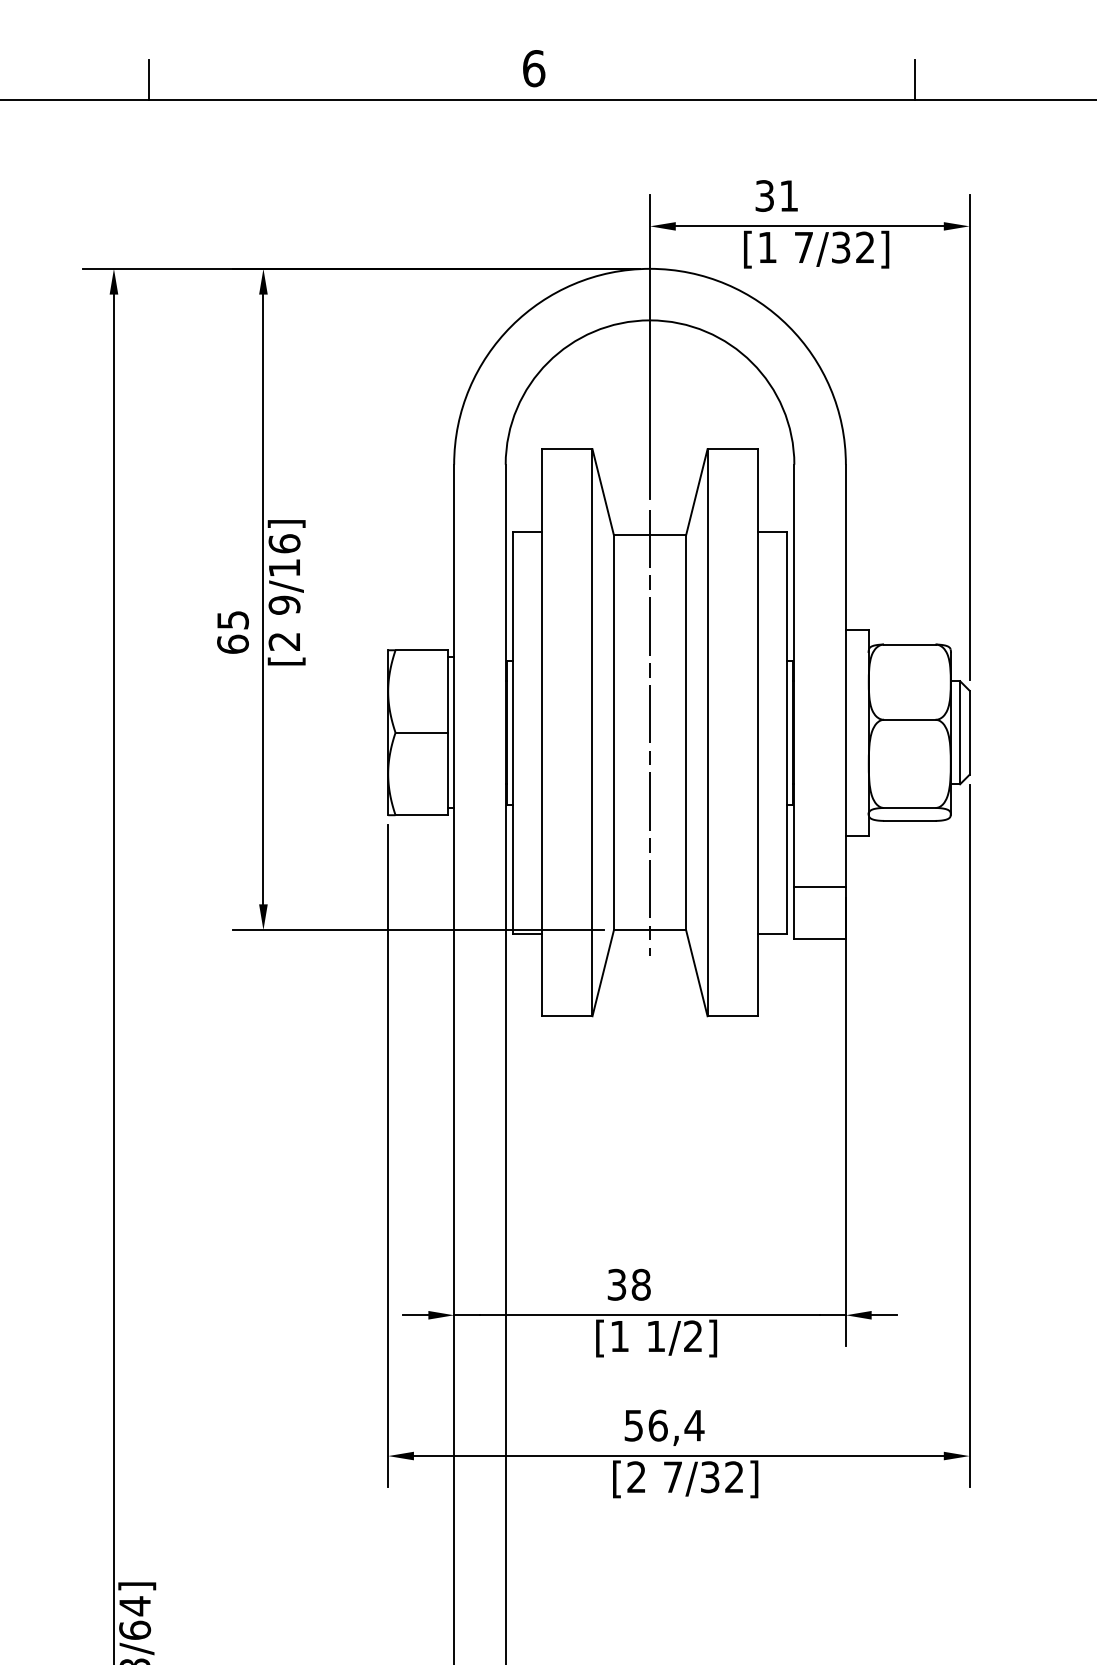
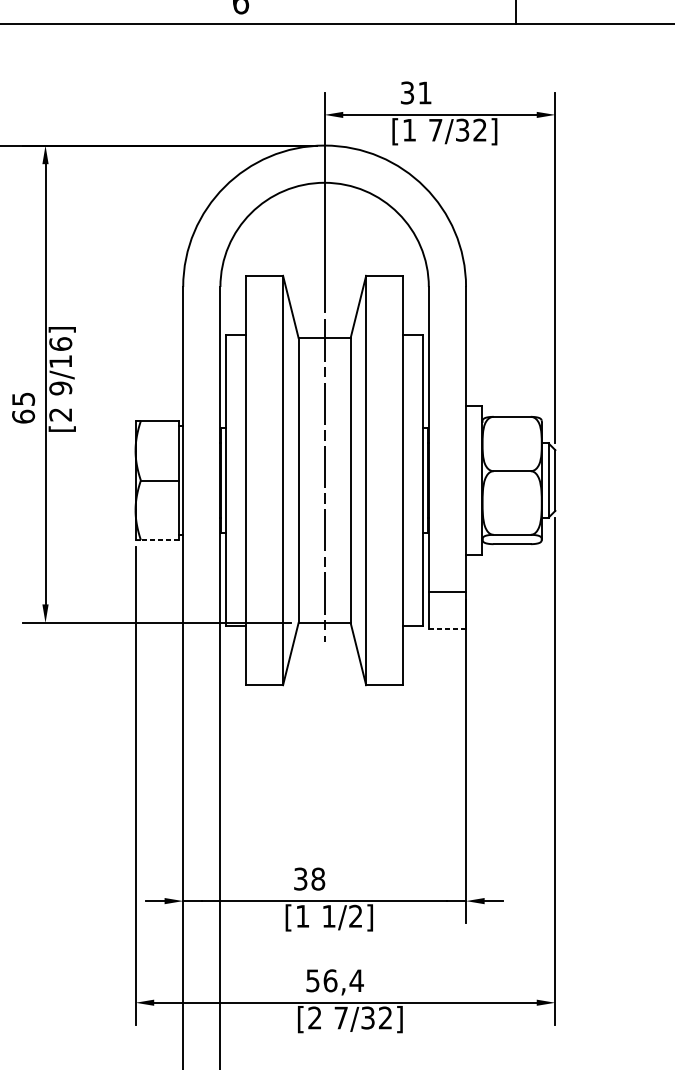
line: (421, 815) -> (159, 540), solid -> dashed
line: (820, 938) -> (447, 629), solid -> dashed

